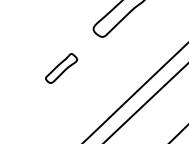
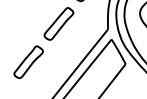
part: (61, 67) -> (28, 61), size x1.67

